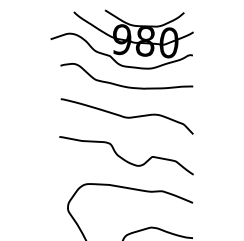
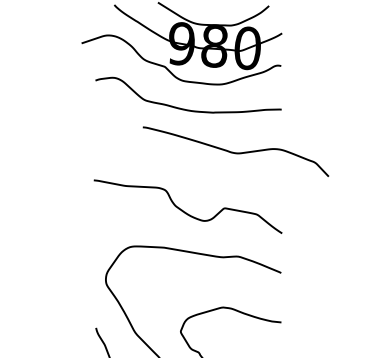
curve: (126, 117) -> (235, 152), moved

